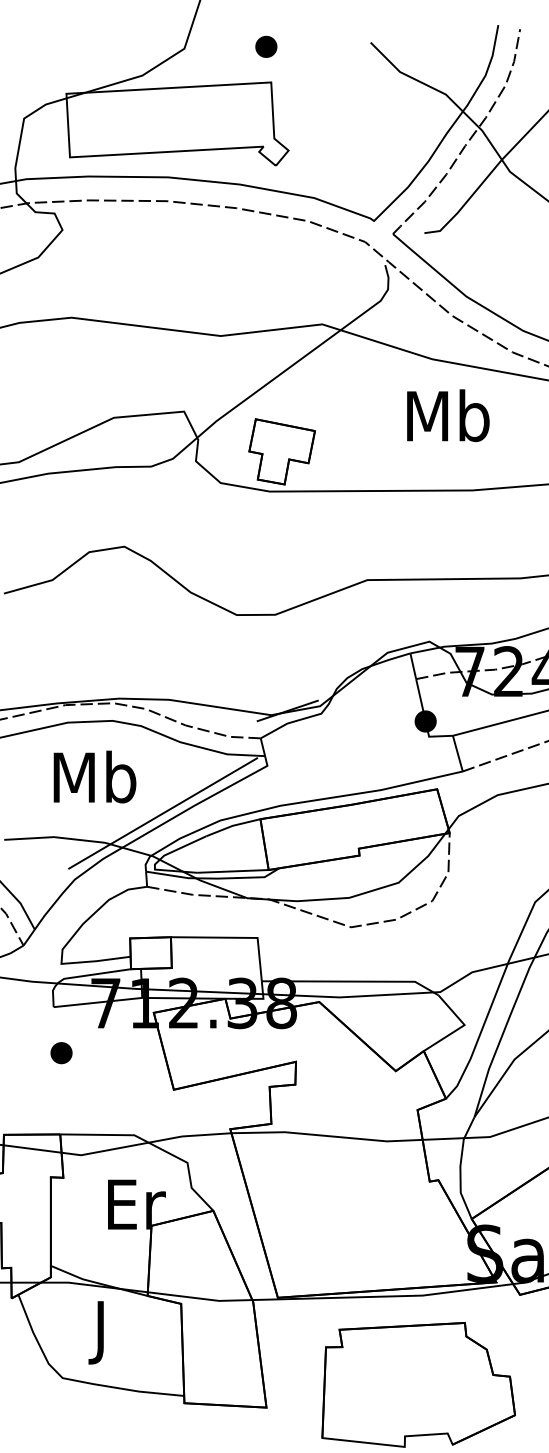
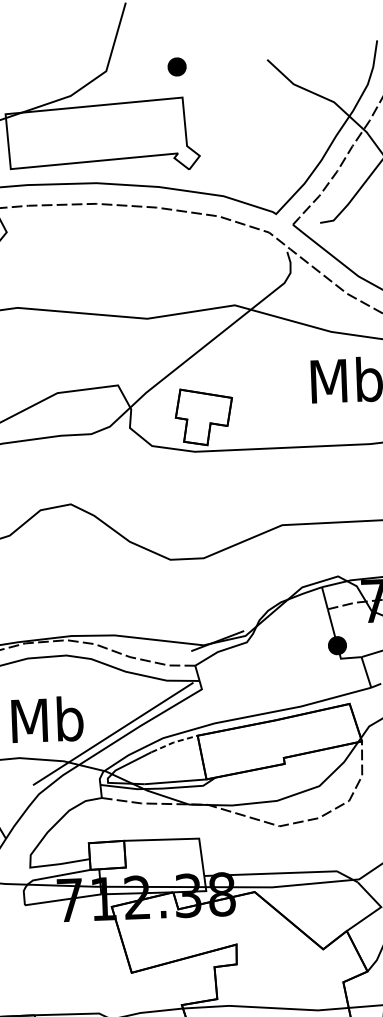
text: (94, 776) -> (47, 719), moved
line: (232, 825) -> (173, 742), solid -> dashed
part: (61, 1053) -> (33, 945), removed

